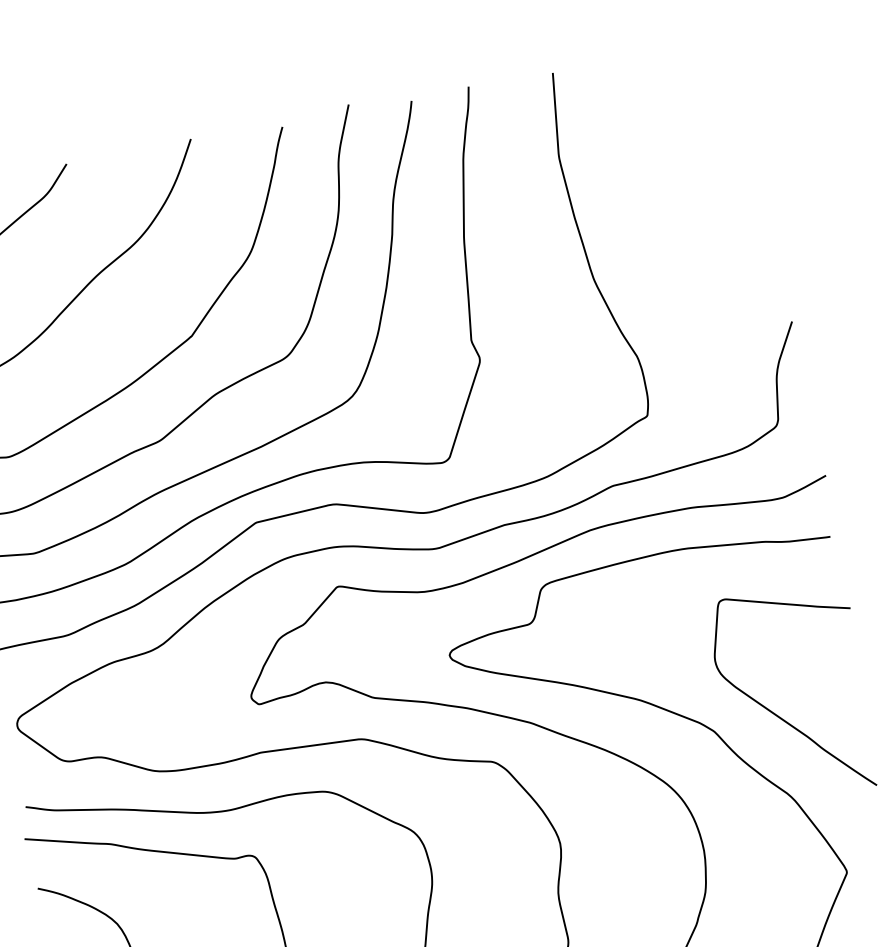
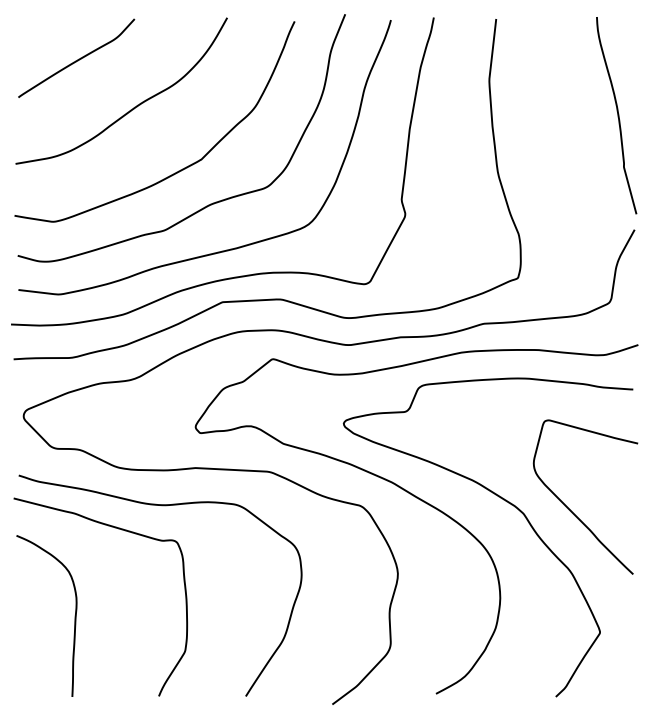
curve: (740, 172) -> (617, 115), added

